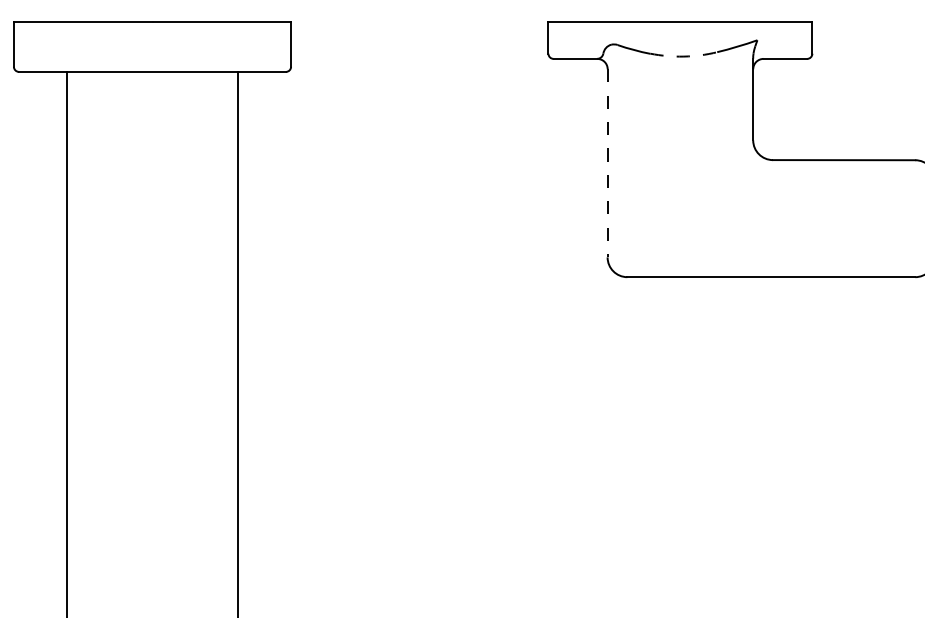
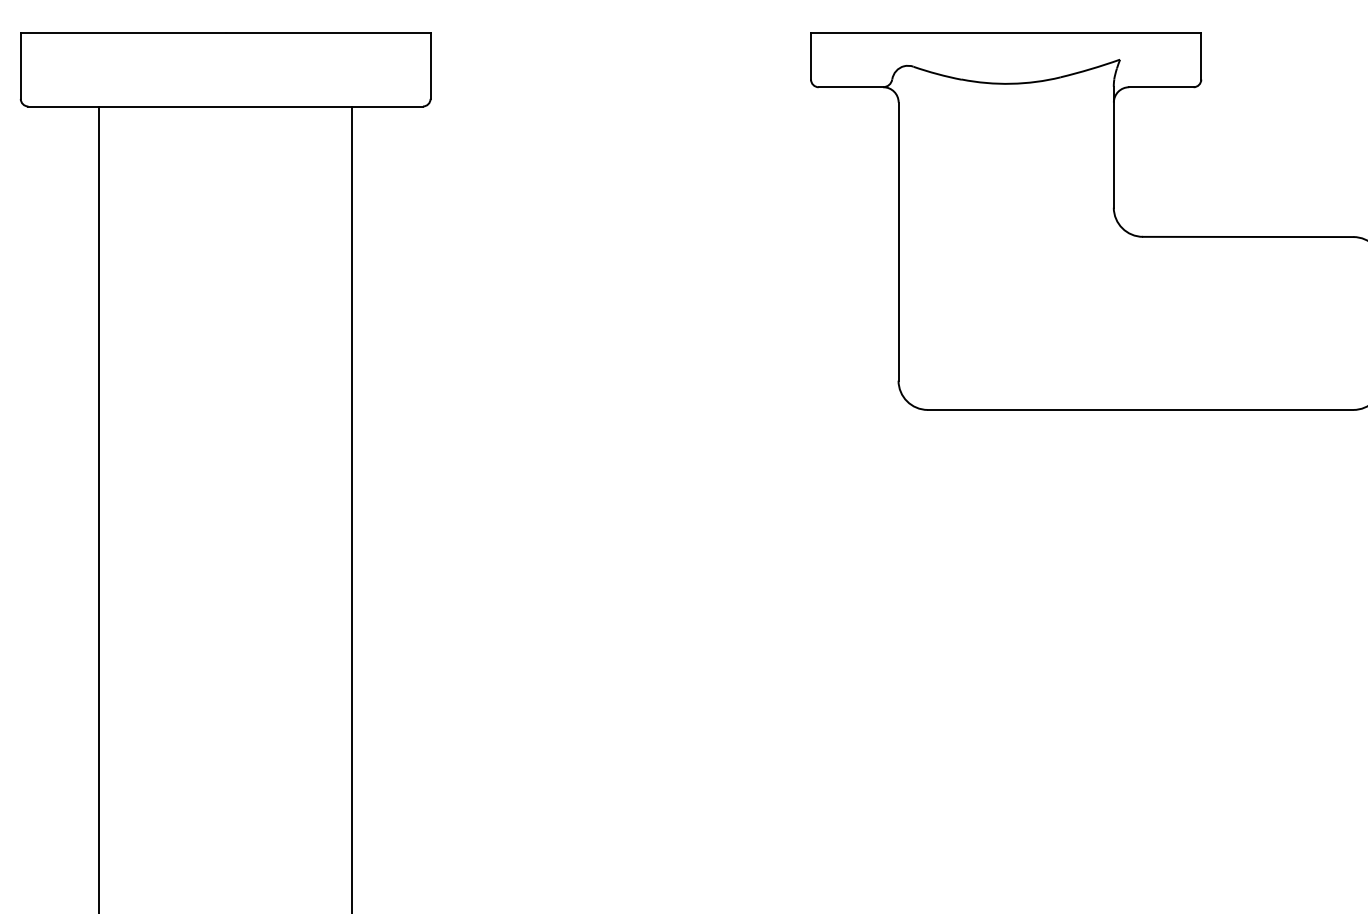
arc: (683, 56) -> (1010, 83), dashed -> solid
line: (607, 163) -> (898, 241), dashed -> solid

